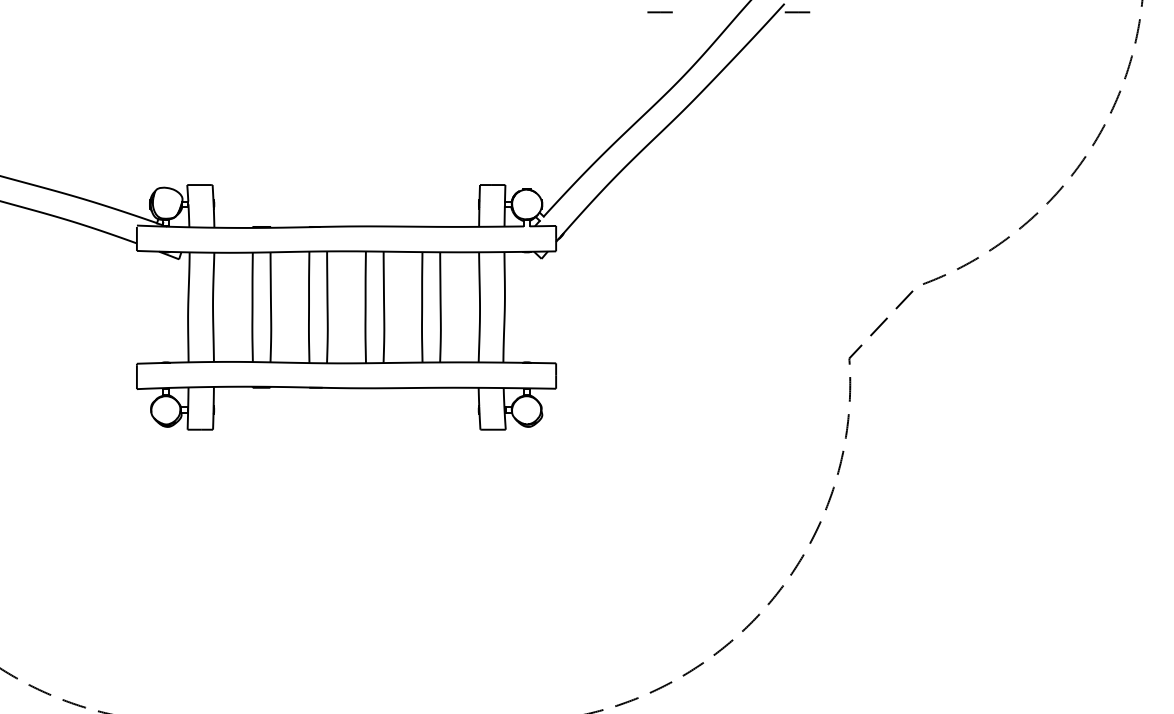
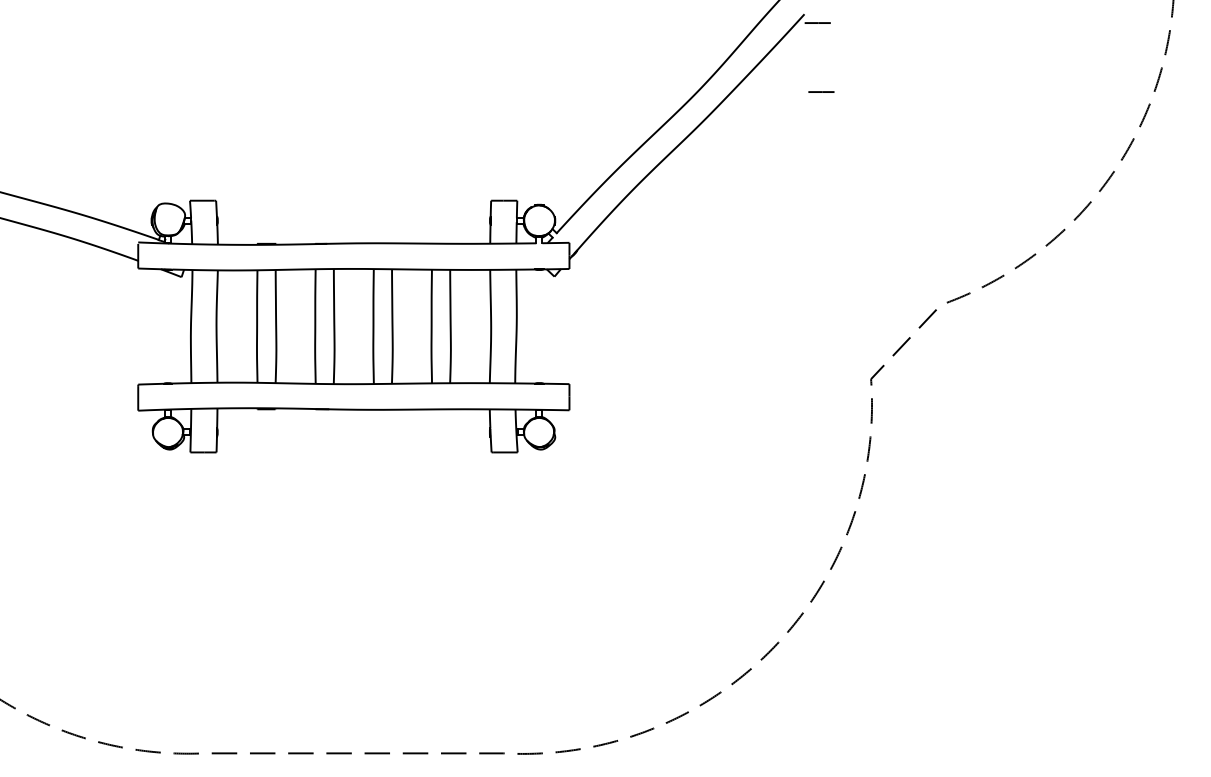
line: (660, 11) -> (821, 91), moved

